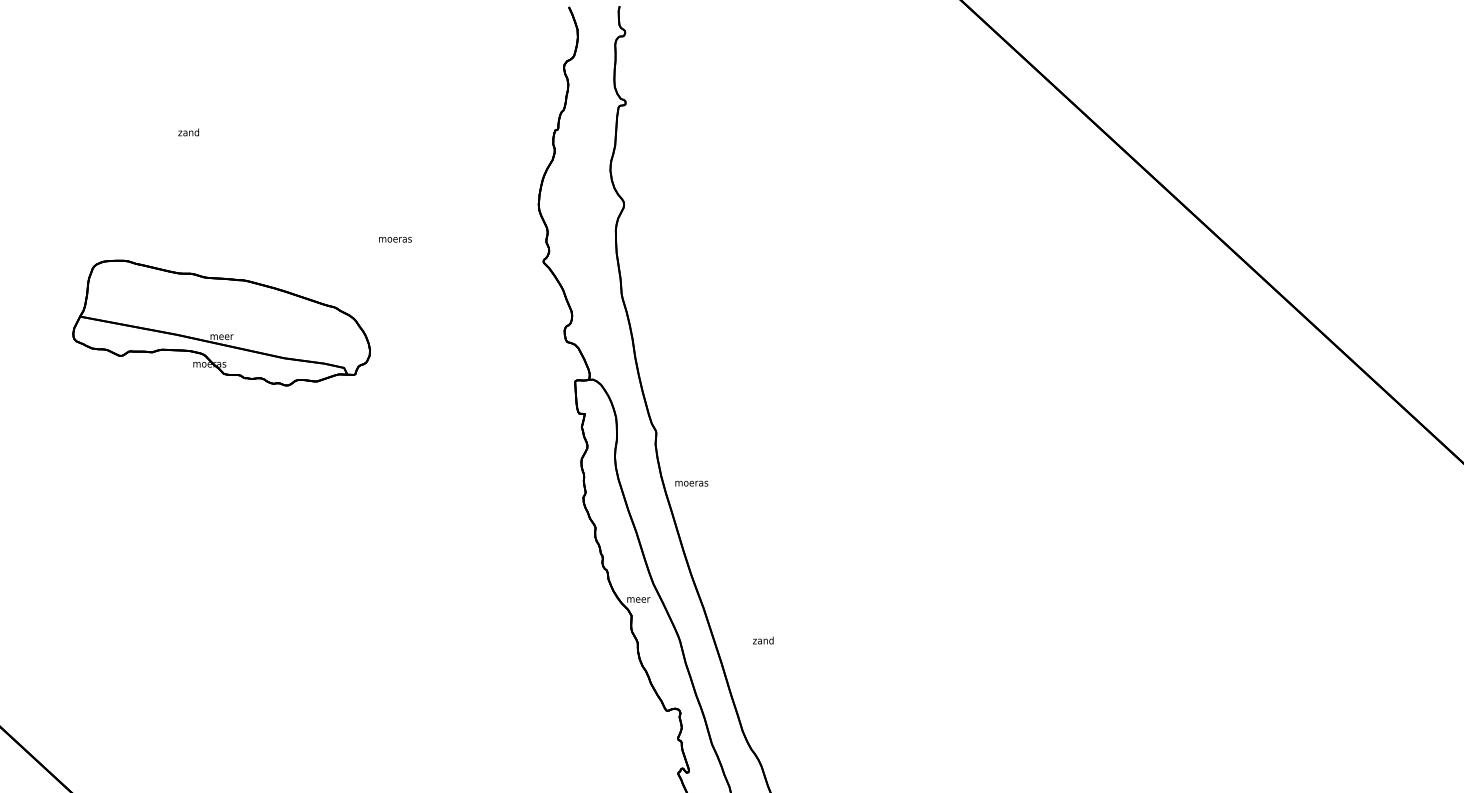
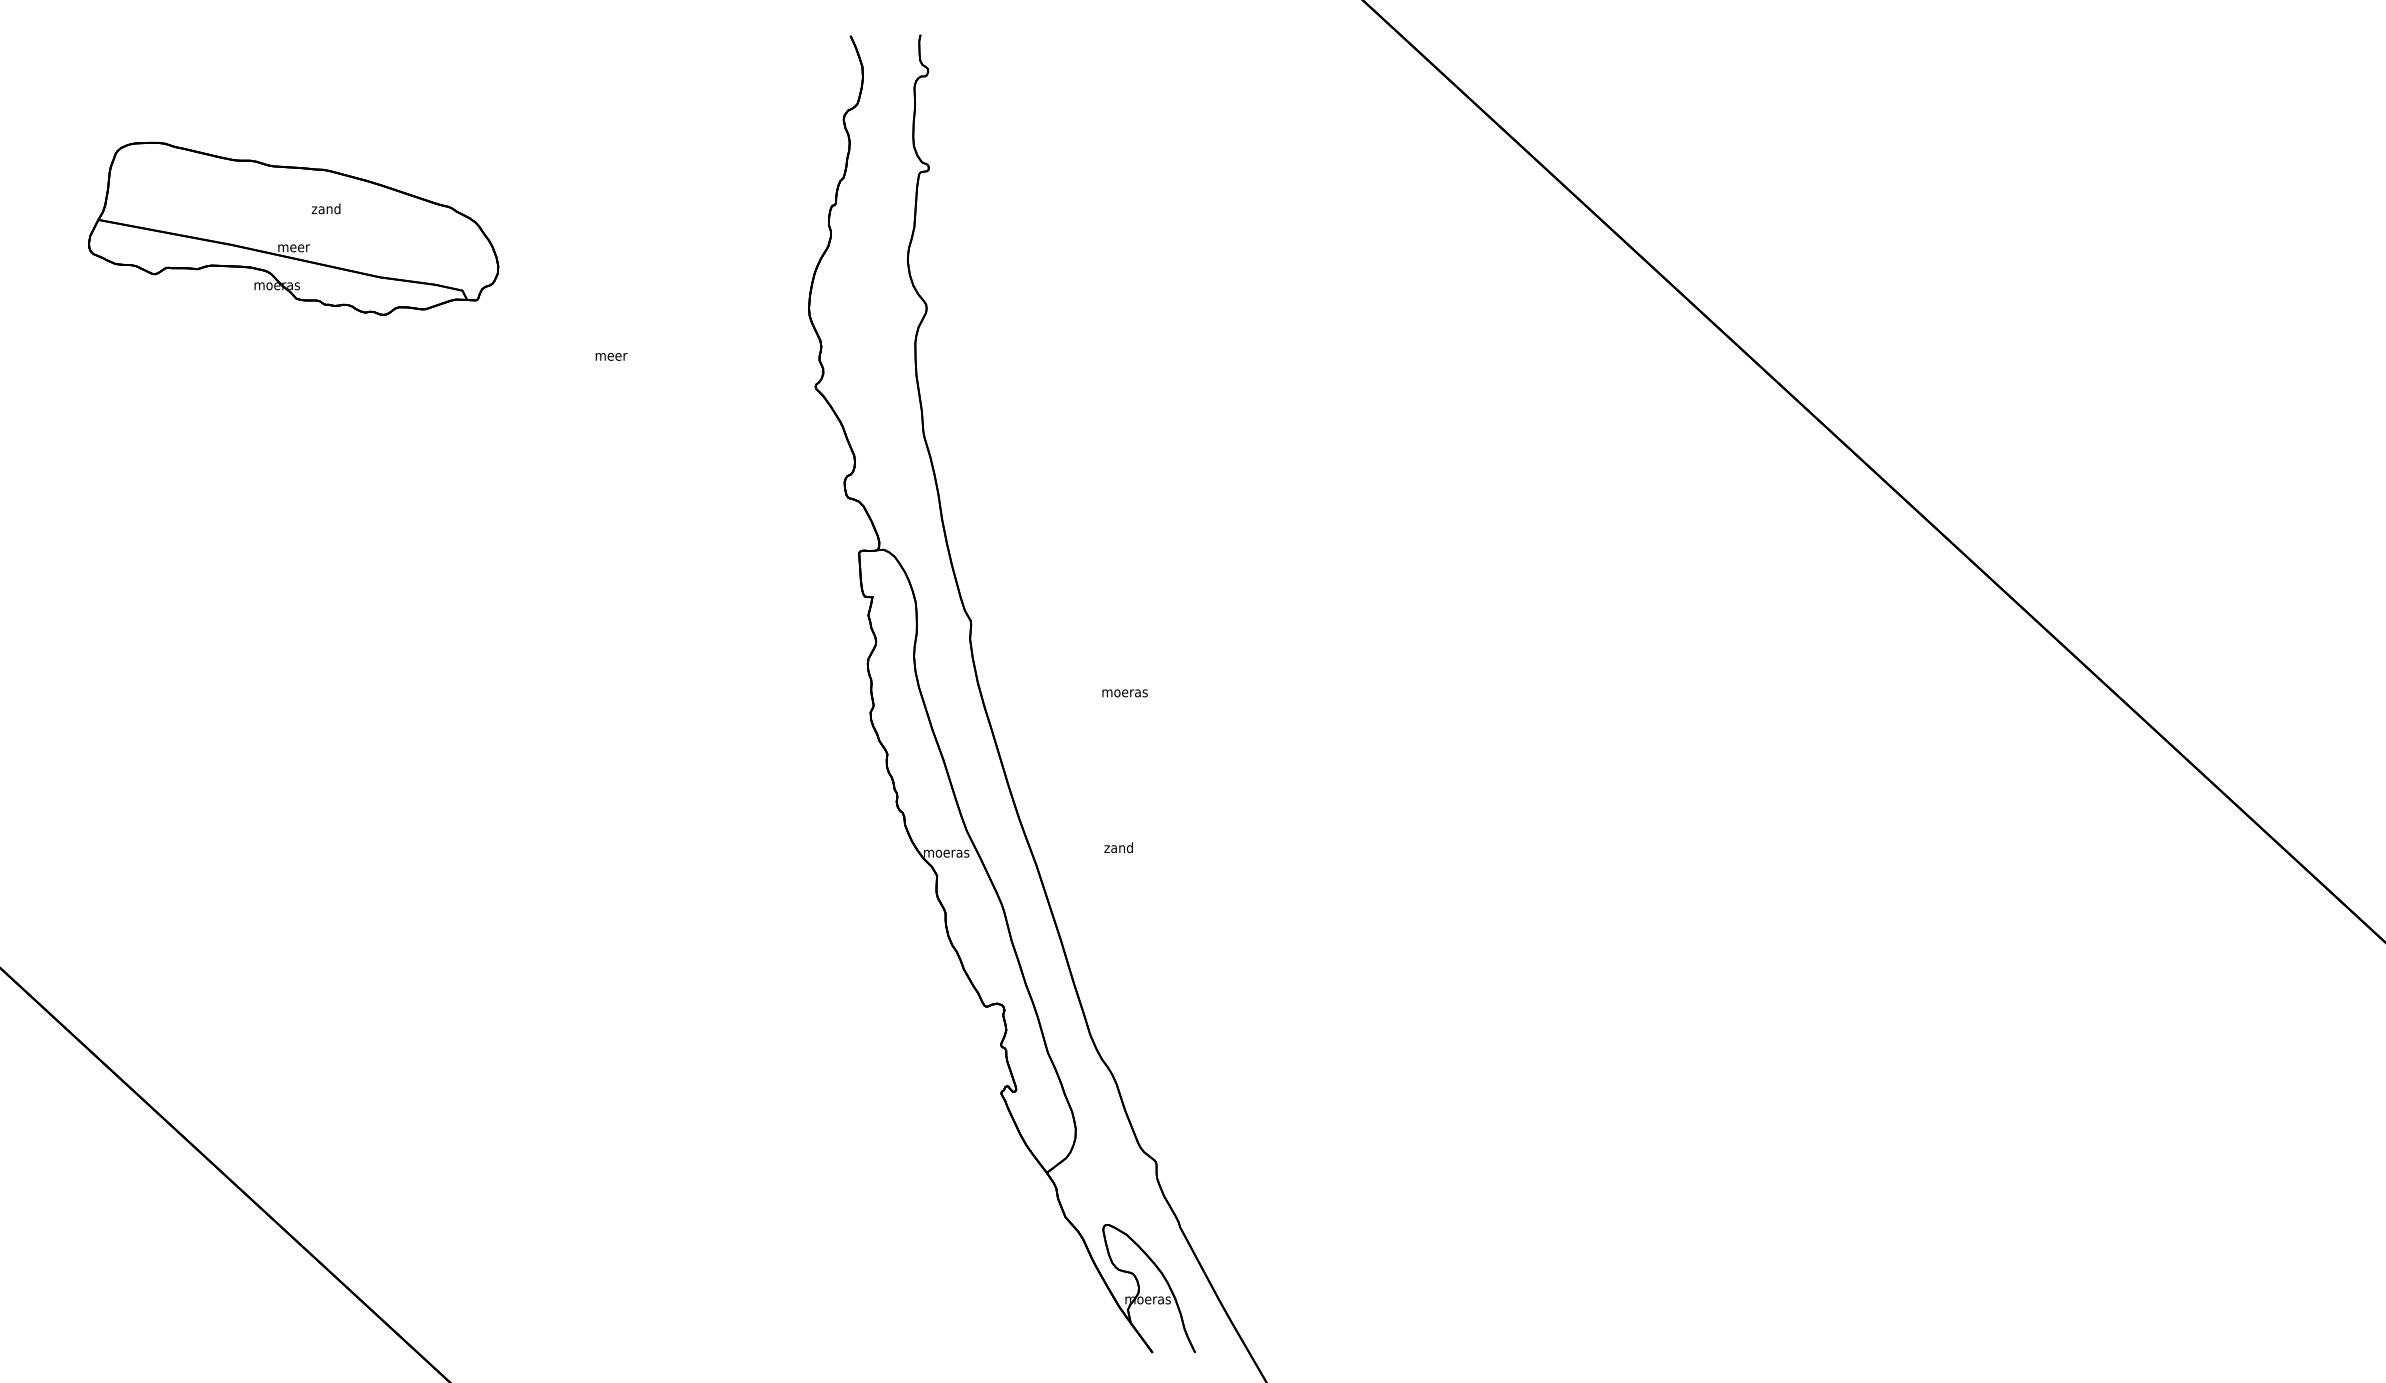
text: (394, 239) -> (610, 356), moeras -> meer
part: (221, 322) -> (293, 228), moved
text: (691, 483) -> (1124, 693), moved
text: (638, 599) -> (946, 853), meer -> moeras
text: (763, 640) -> (1118, 847), moved

